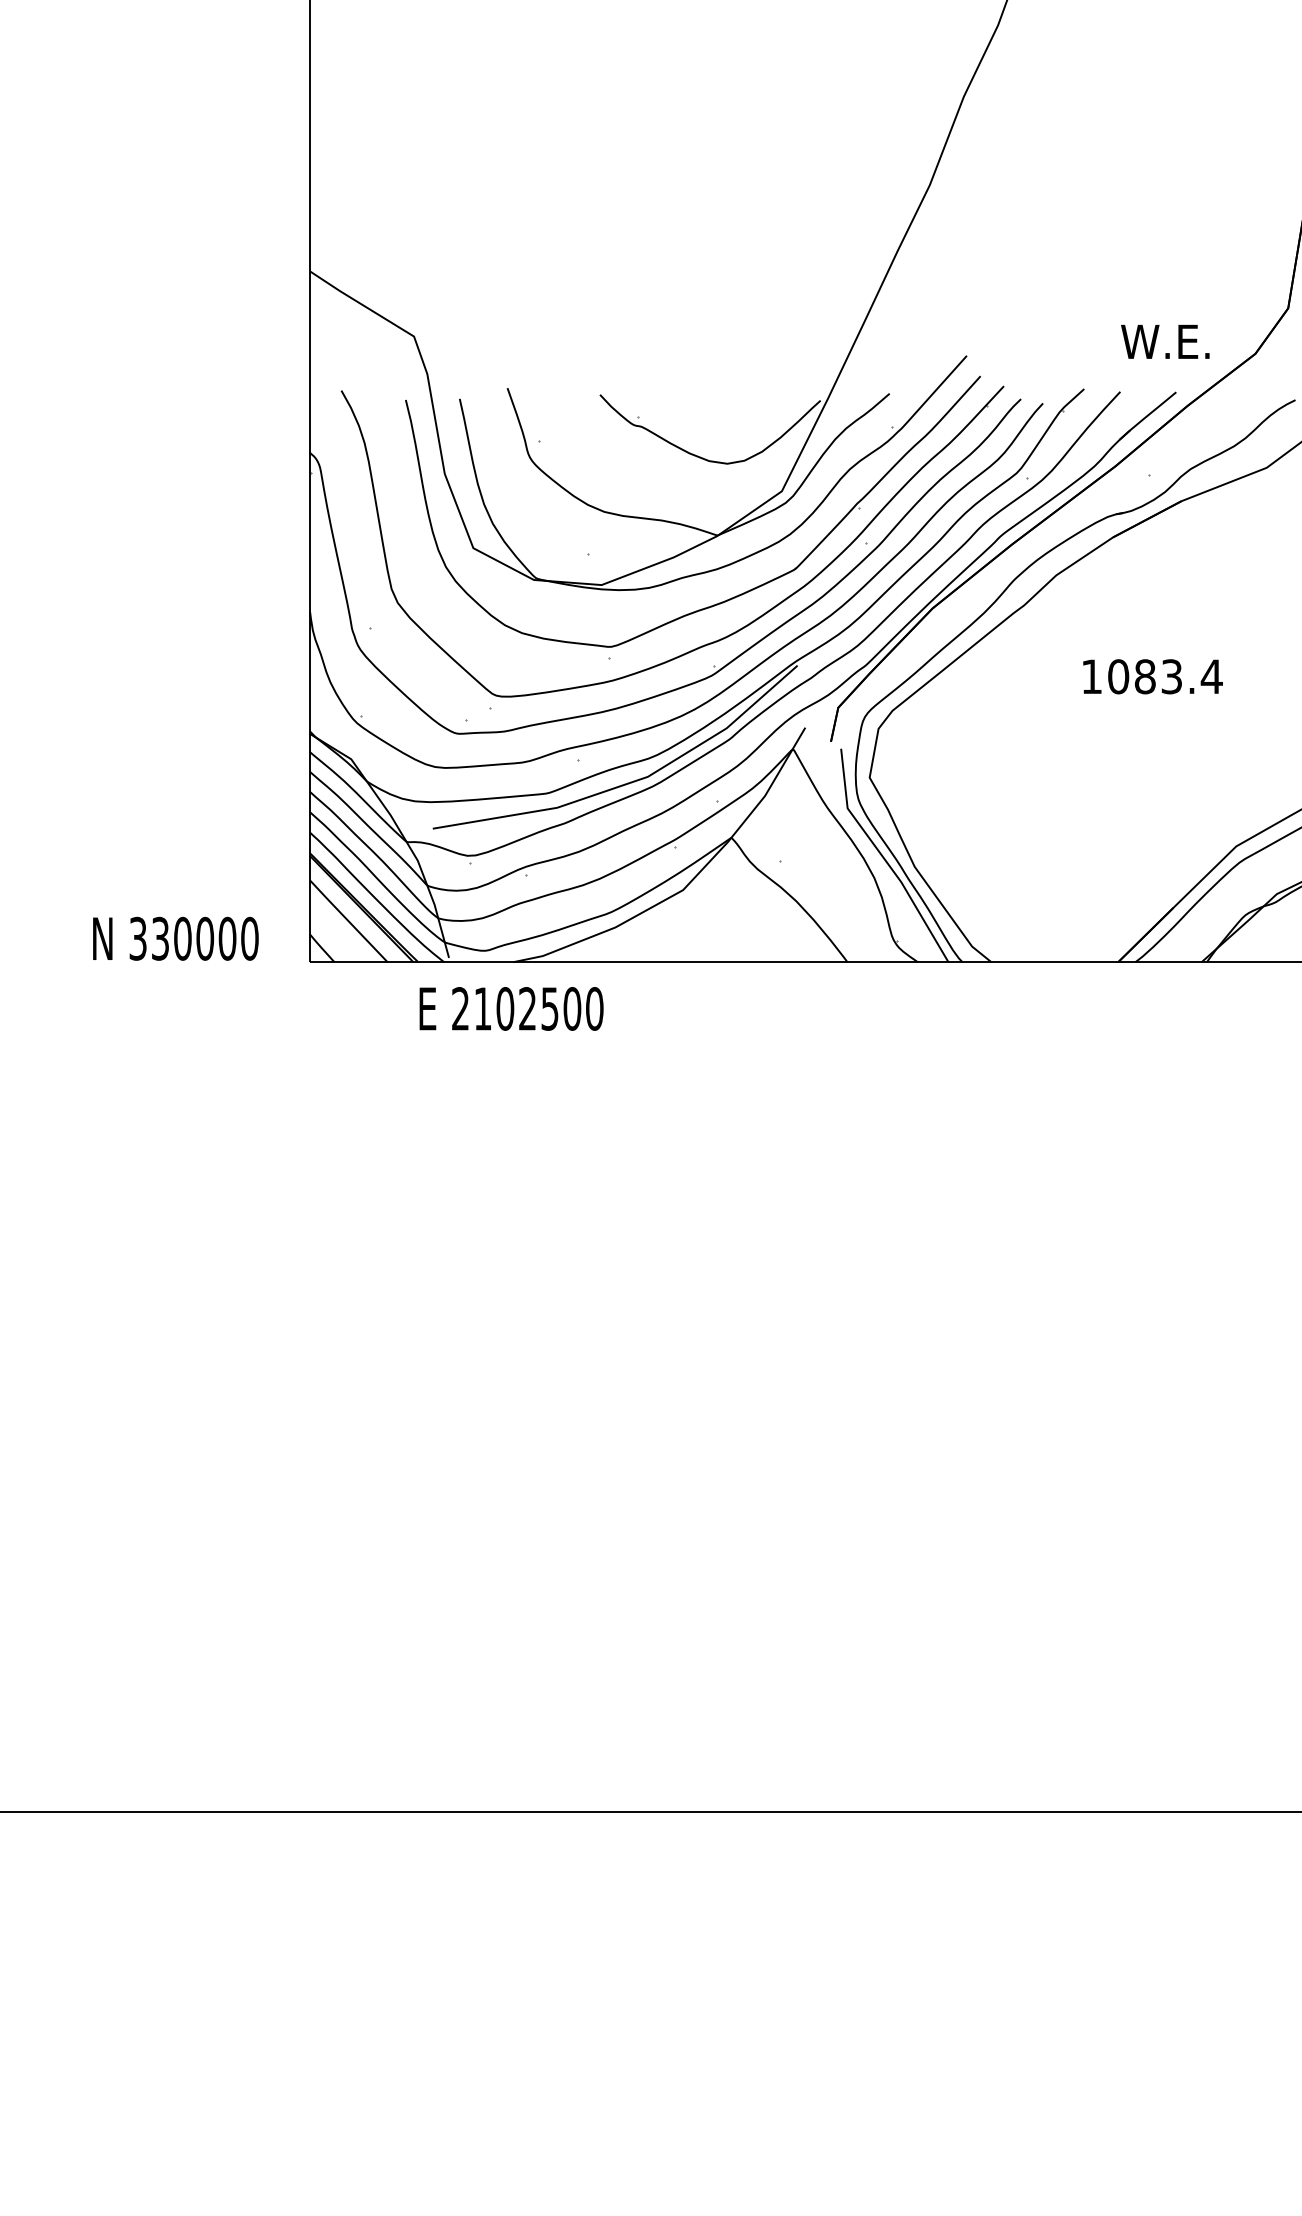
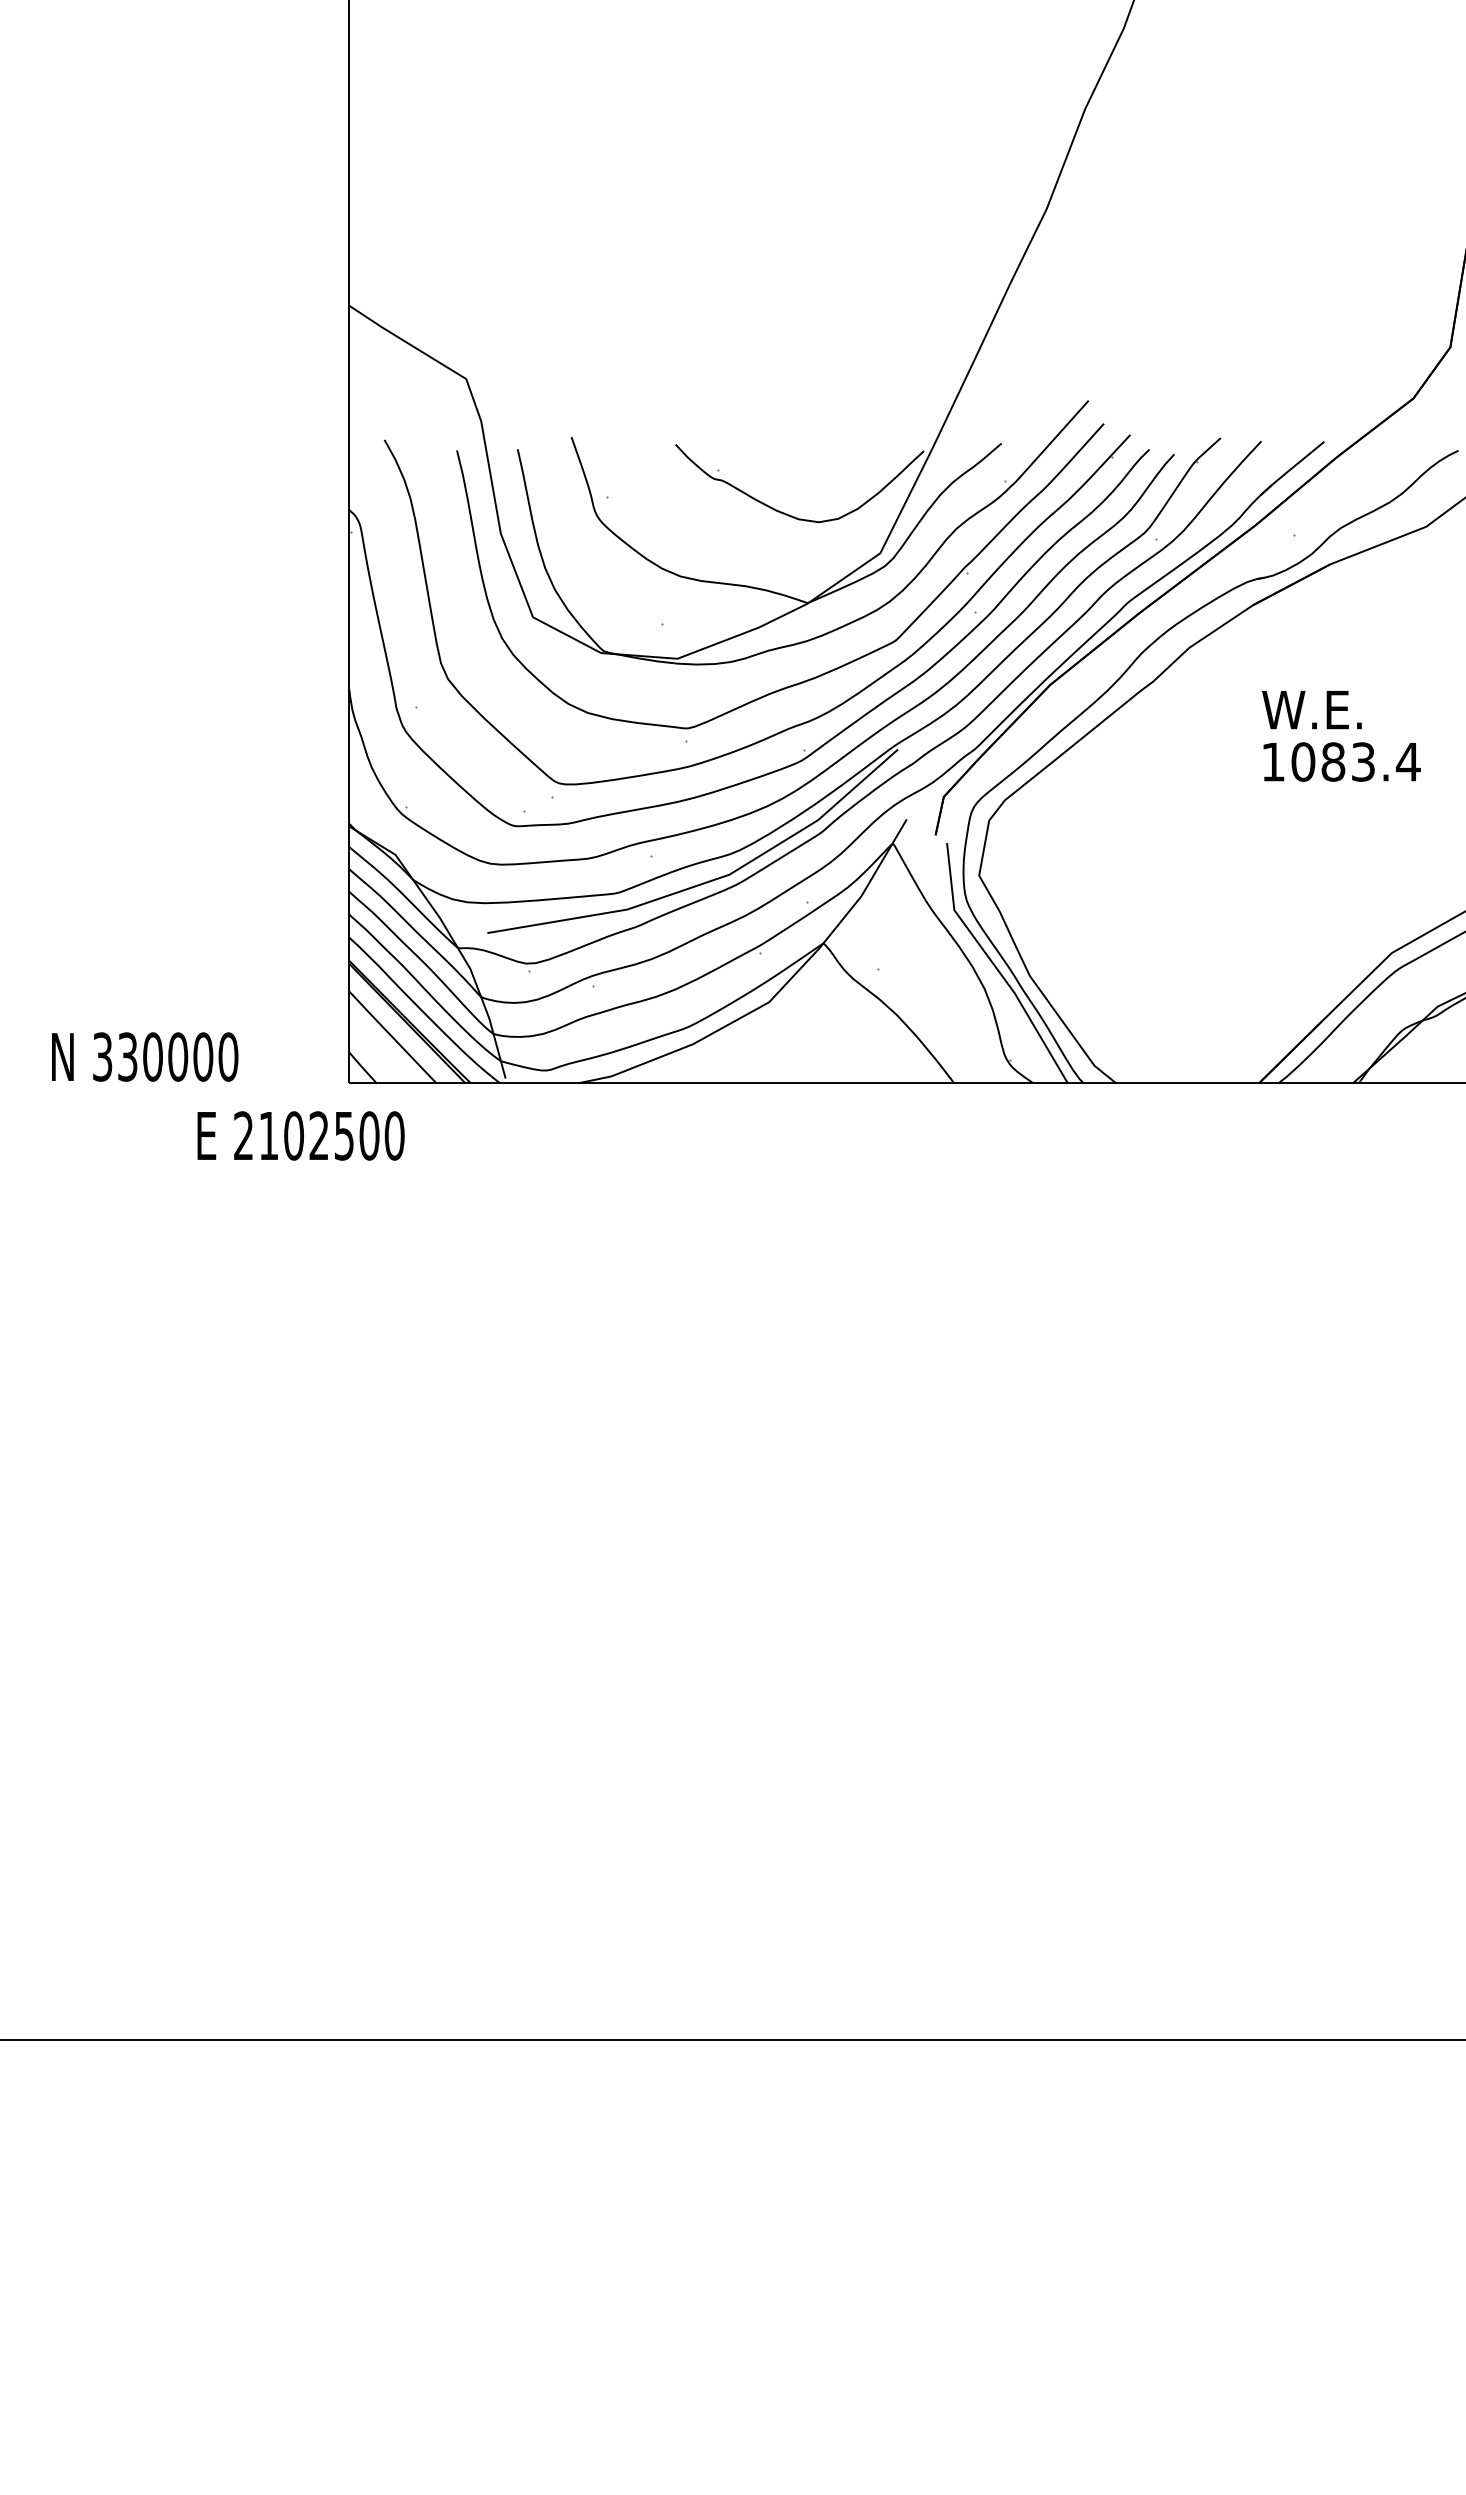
text: (1164, 342) -> (1311, 710), moved
text: (1152, 676) -> (1341, 761), moved
text: (176, 938) -> (145, 1056), moved
text: (511, 1008) -> (300, 1135), moved

